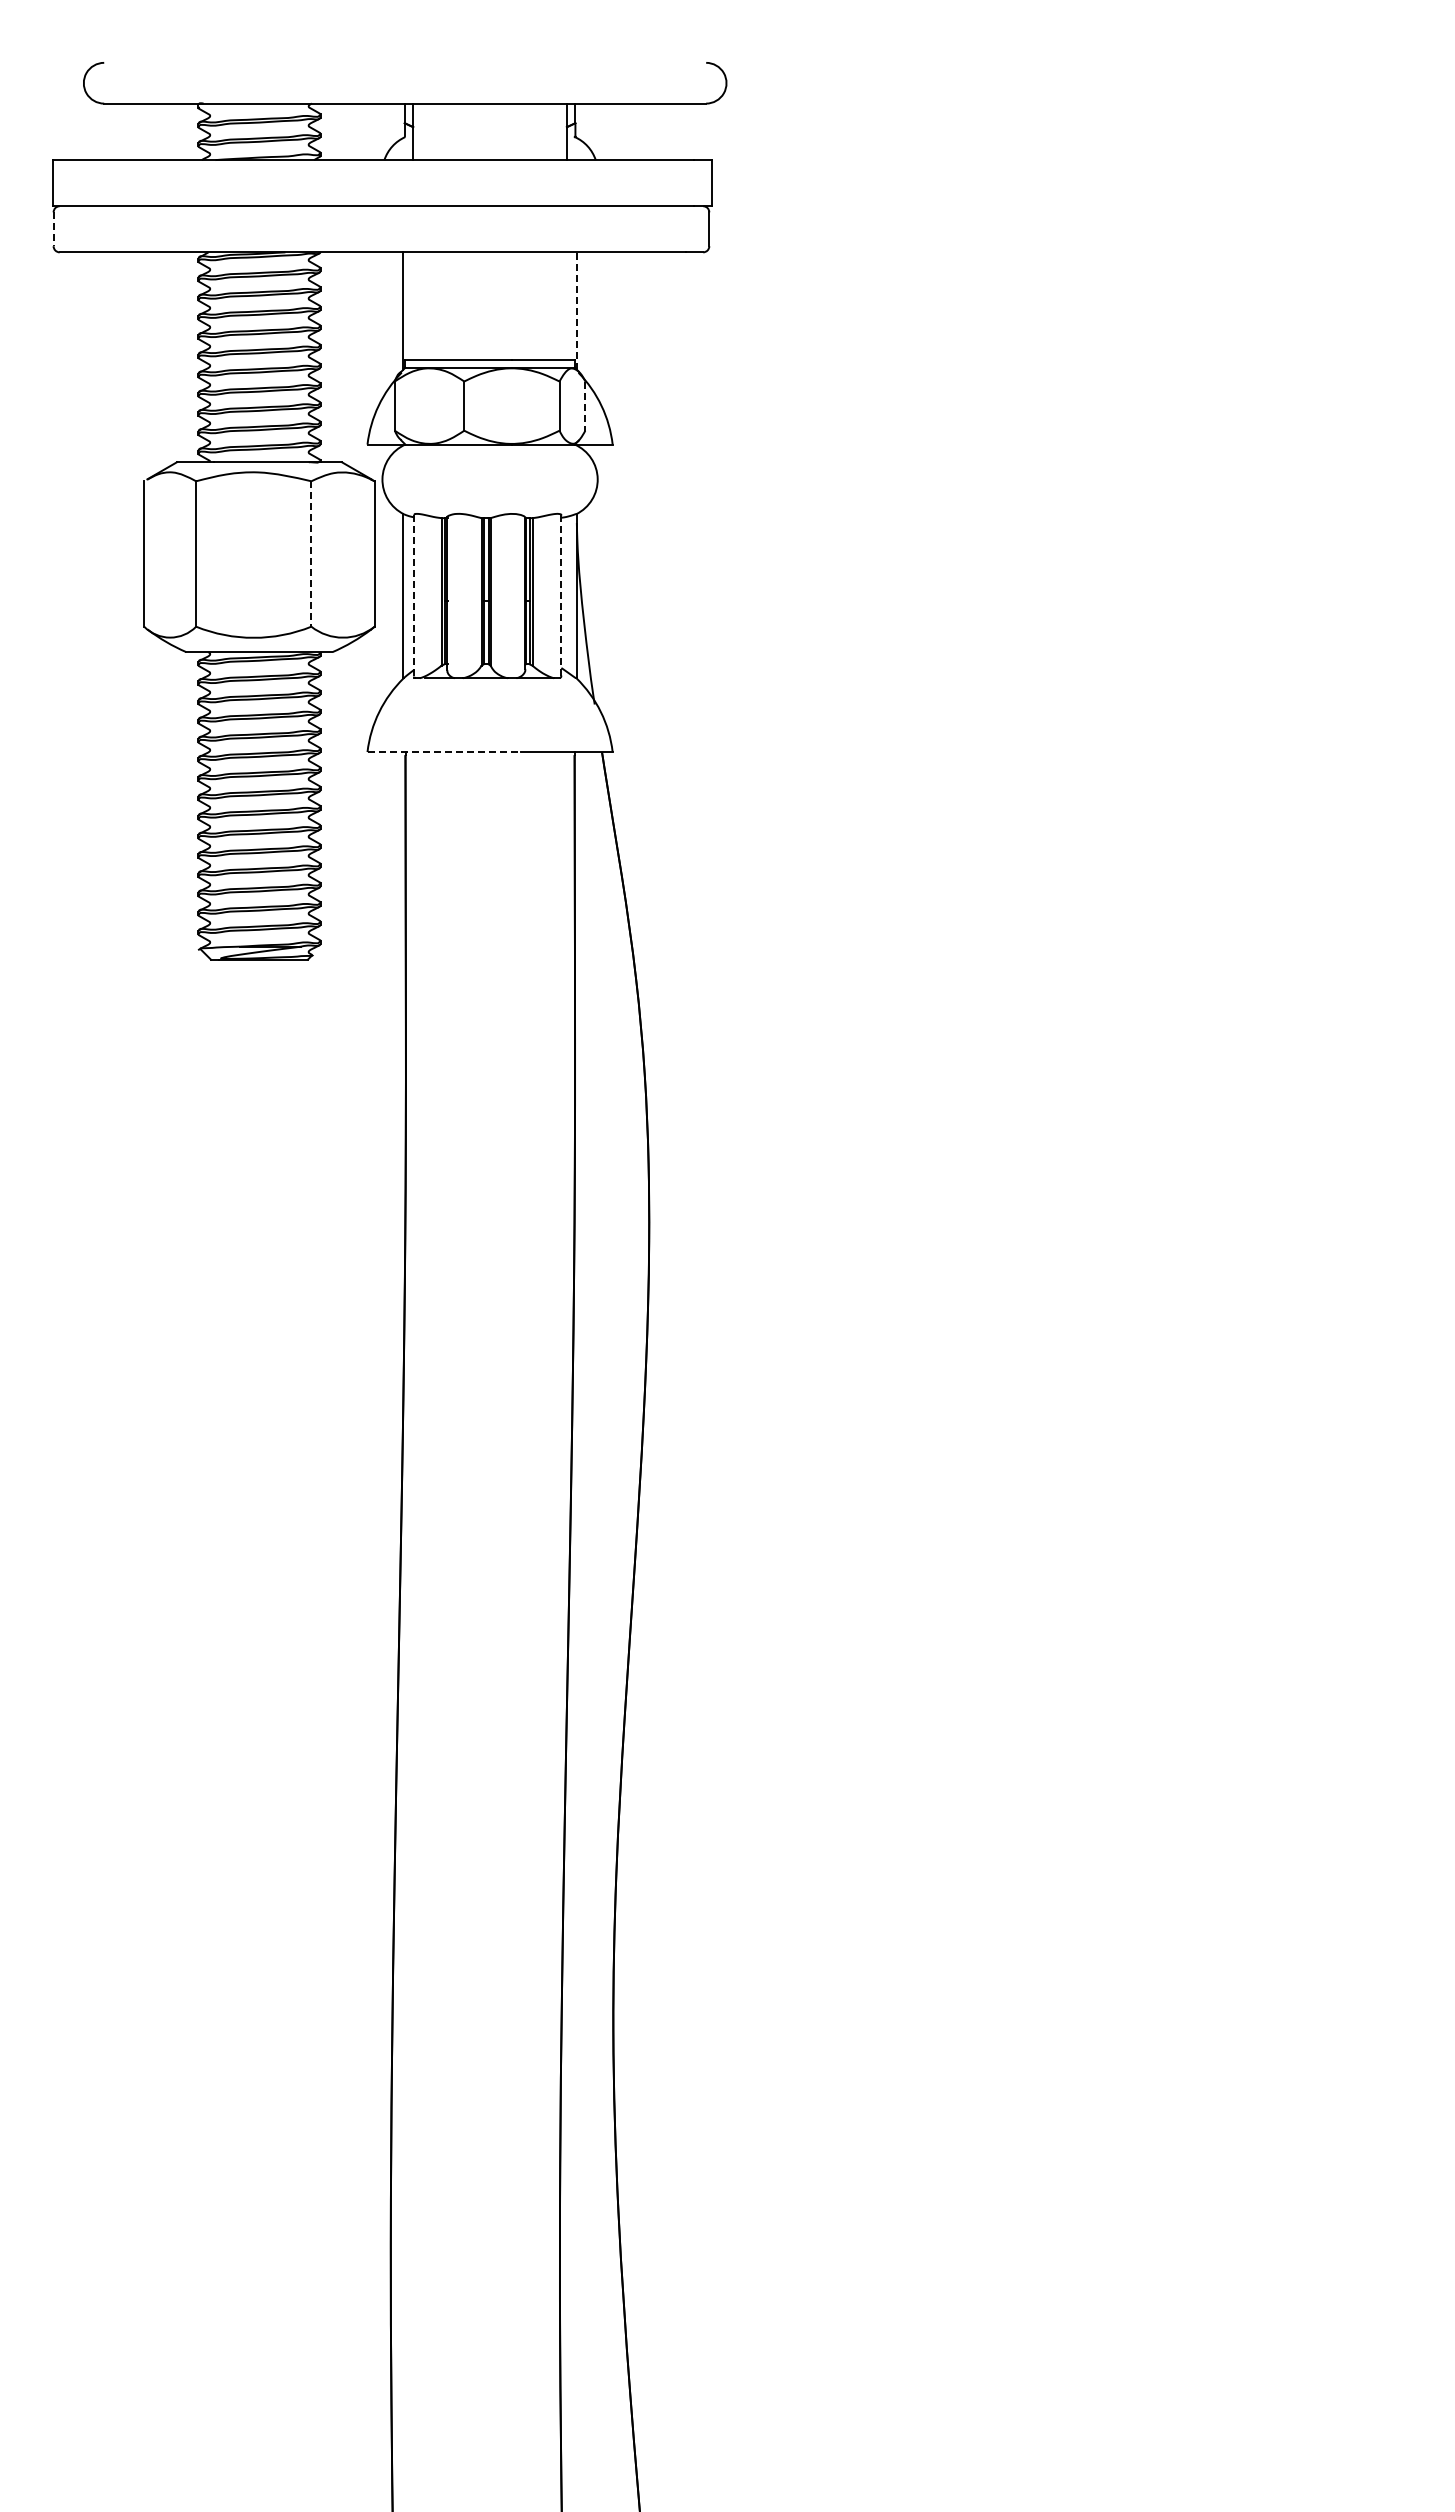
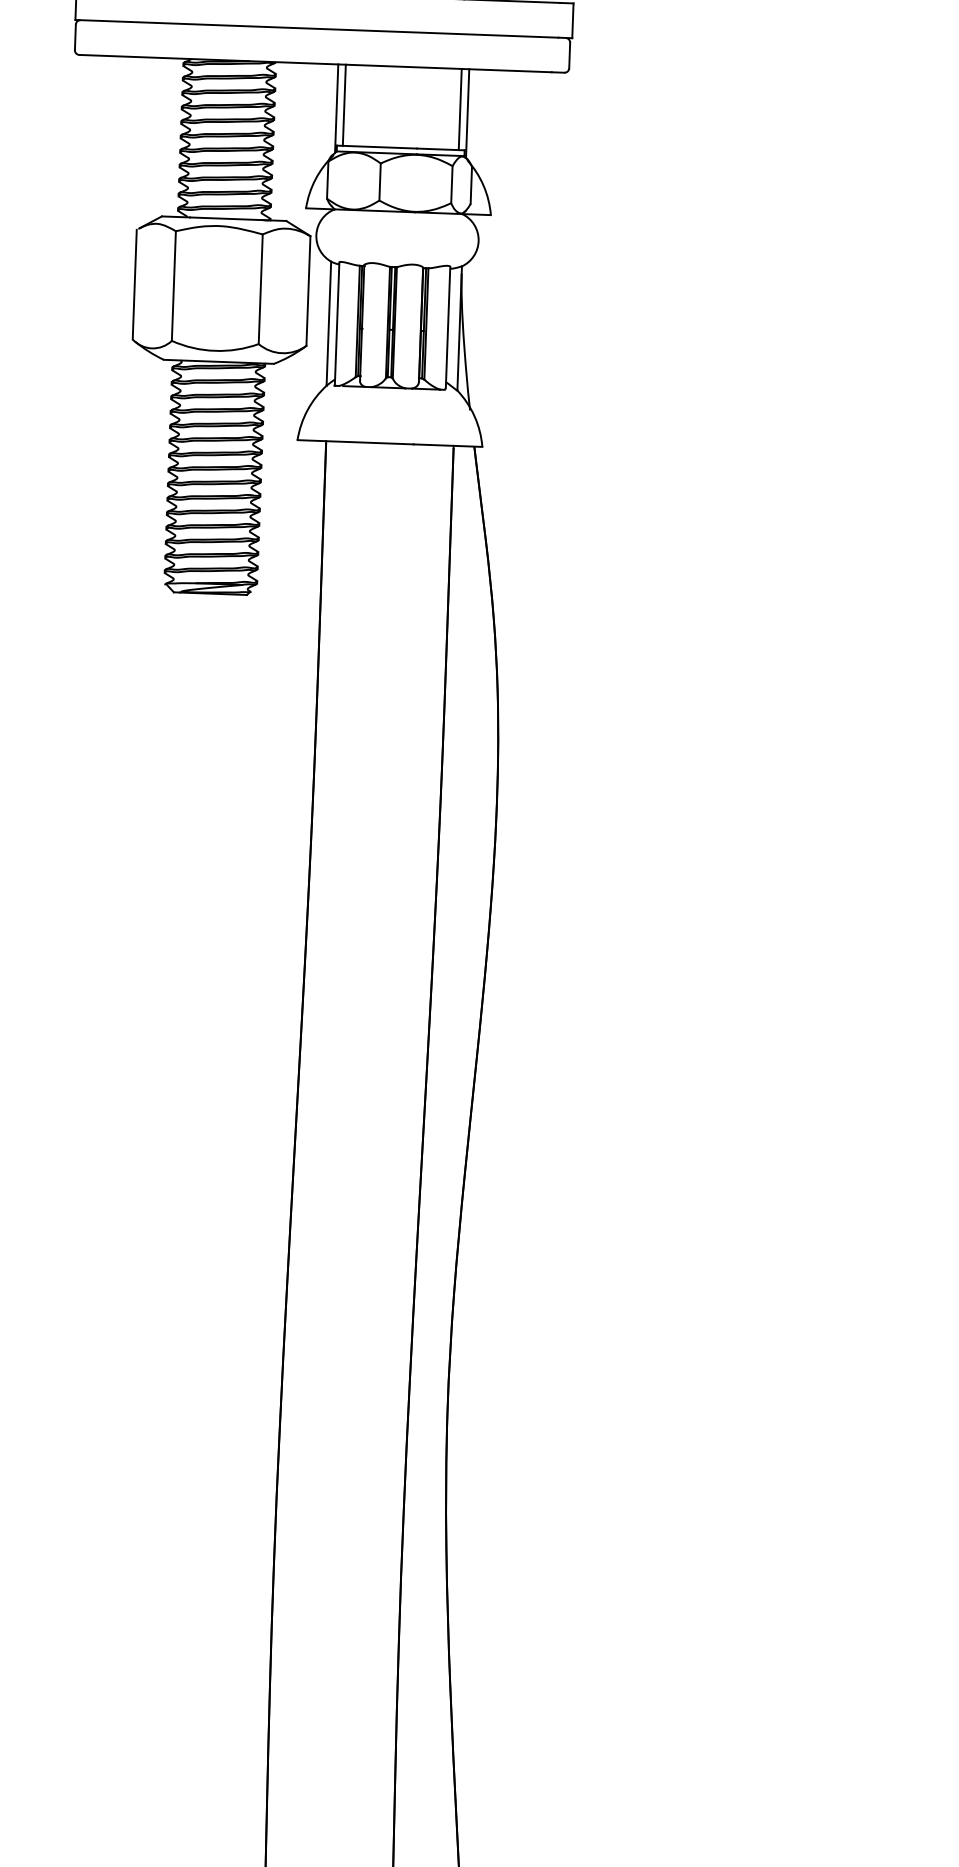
line: (53, 229) -> (75, 37), dashed -> solid
line: (413, 306) -> (344, 105), added
line: (566, 306) -> (459, 109), added
line: (576, 311) -> (467, 113), dashed -> solid
line: (585, 406) -> (471, 185), dashed -> solid
line: (311, 554) -> (260, 289), dashed -> solid
line: (561, 594) -> (448, 326), dashed -> solid
line: (414, 595) -> (337, 323), dashed -> solid
line: (444, 752) -> (355, 442), dashed -> solid

